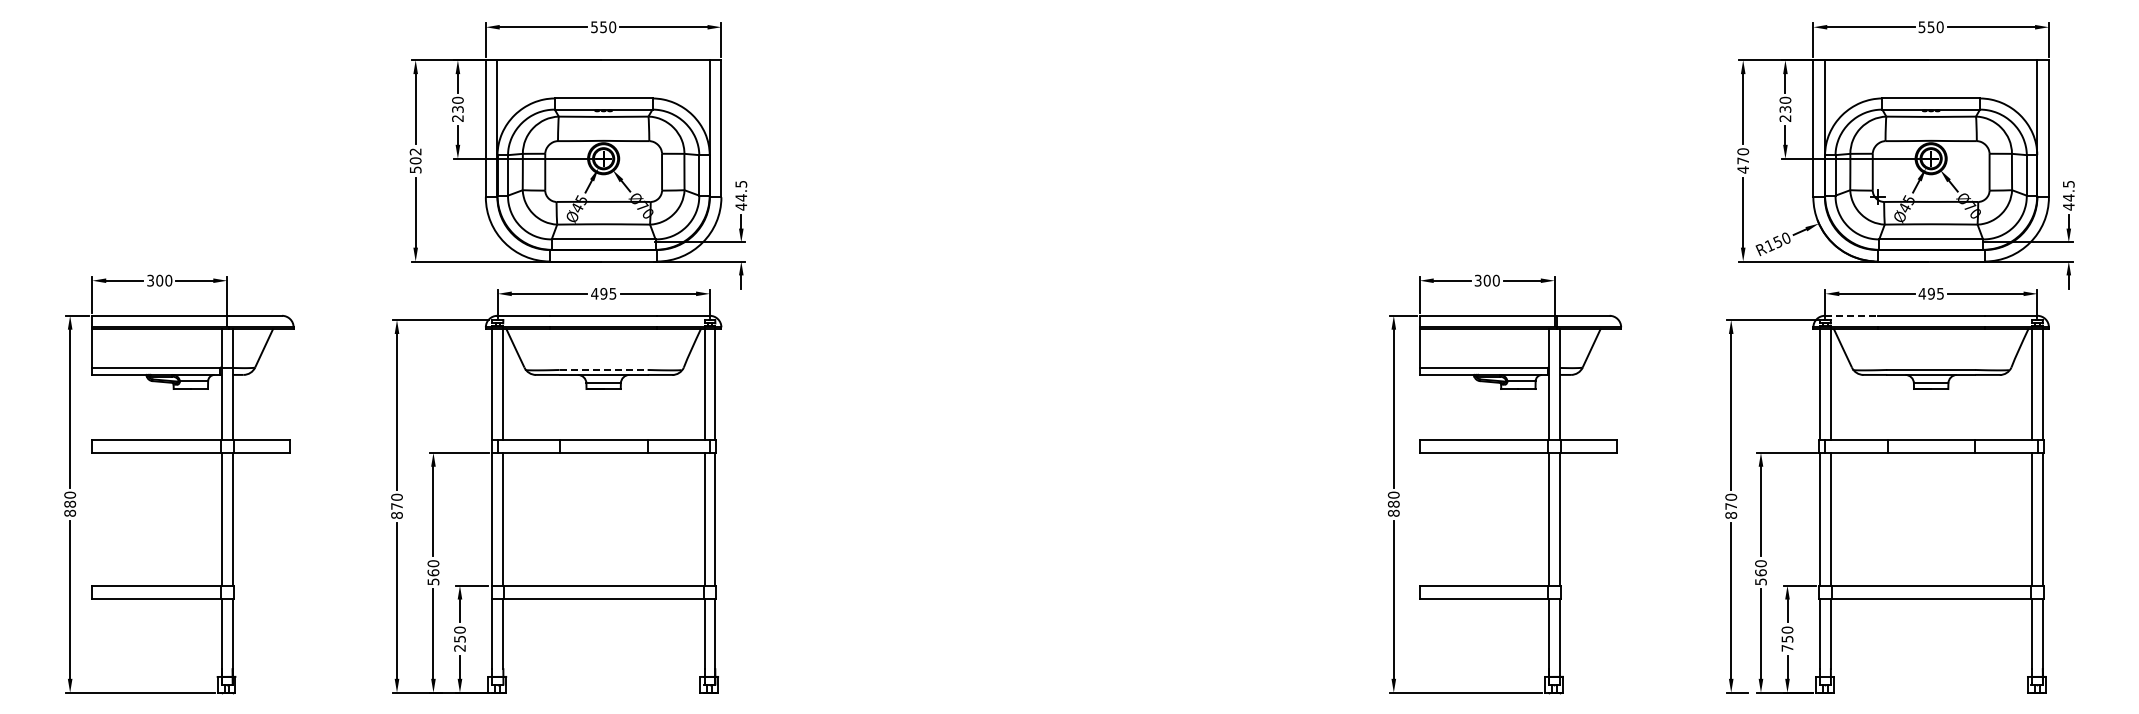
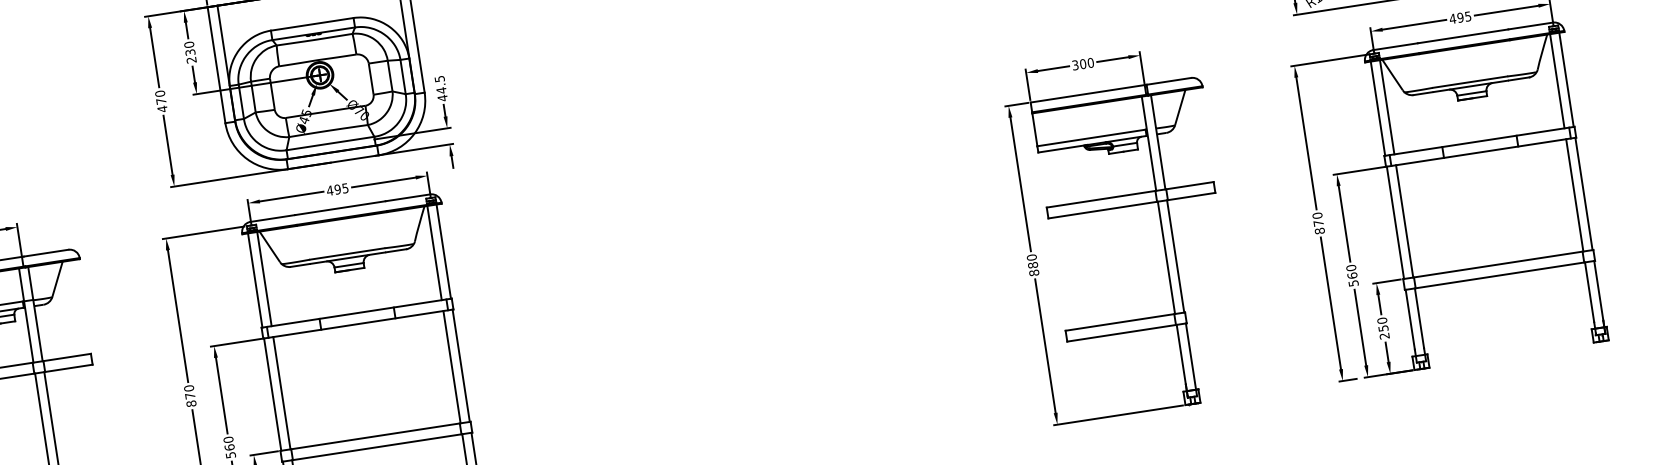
text: (415, 160) -> (161, 101), 502 -> 470
line: (1851, 315) -> (1395, 46), dashed -> solid
line: (603, 369) -> (347, 253), dashed -> solid
text: (1787, 648) -> (1384, 336), 750 -> 250

